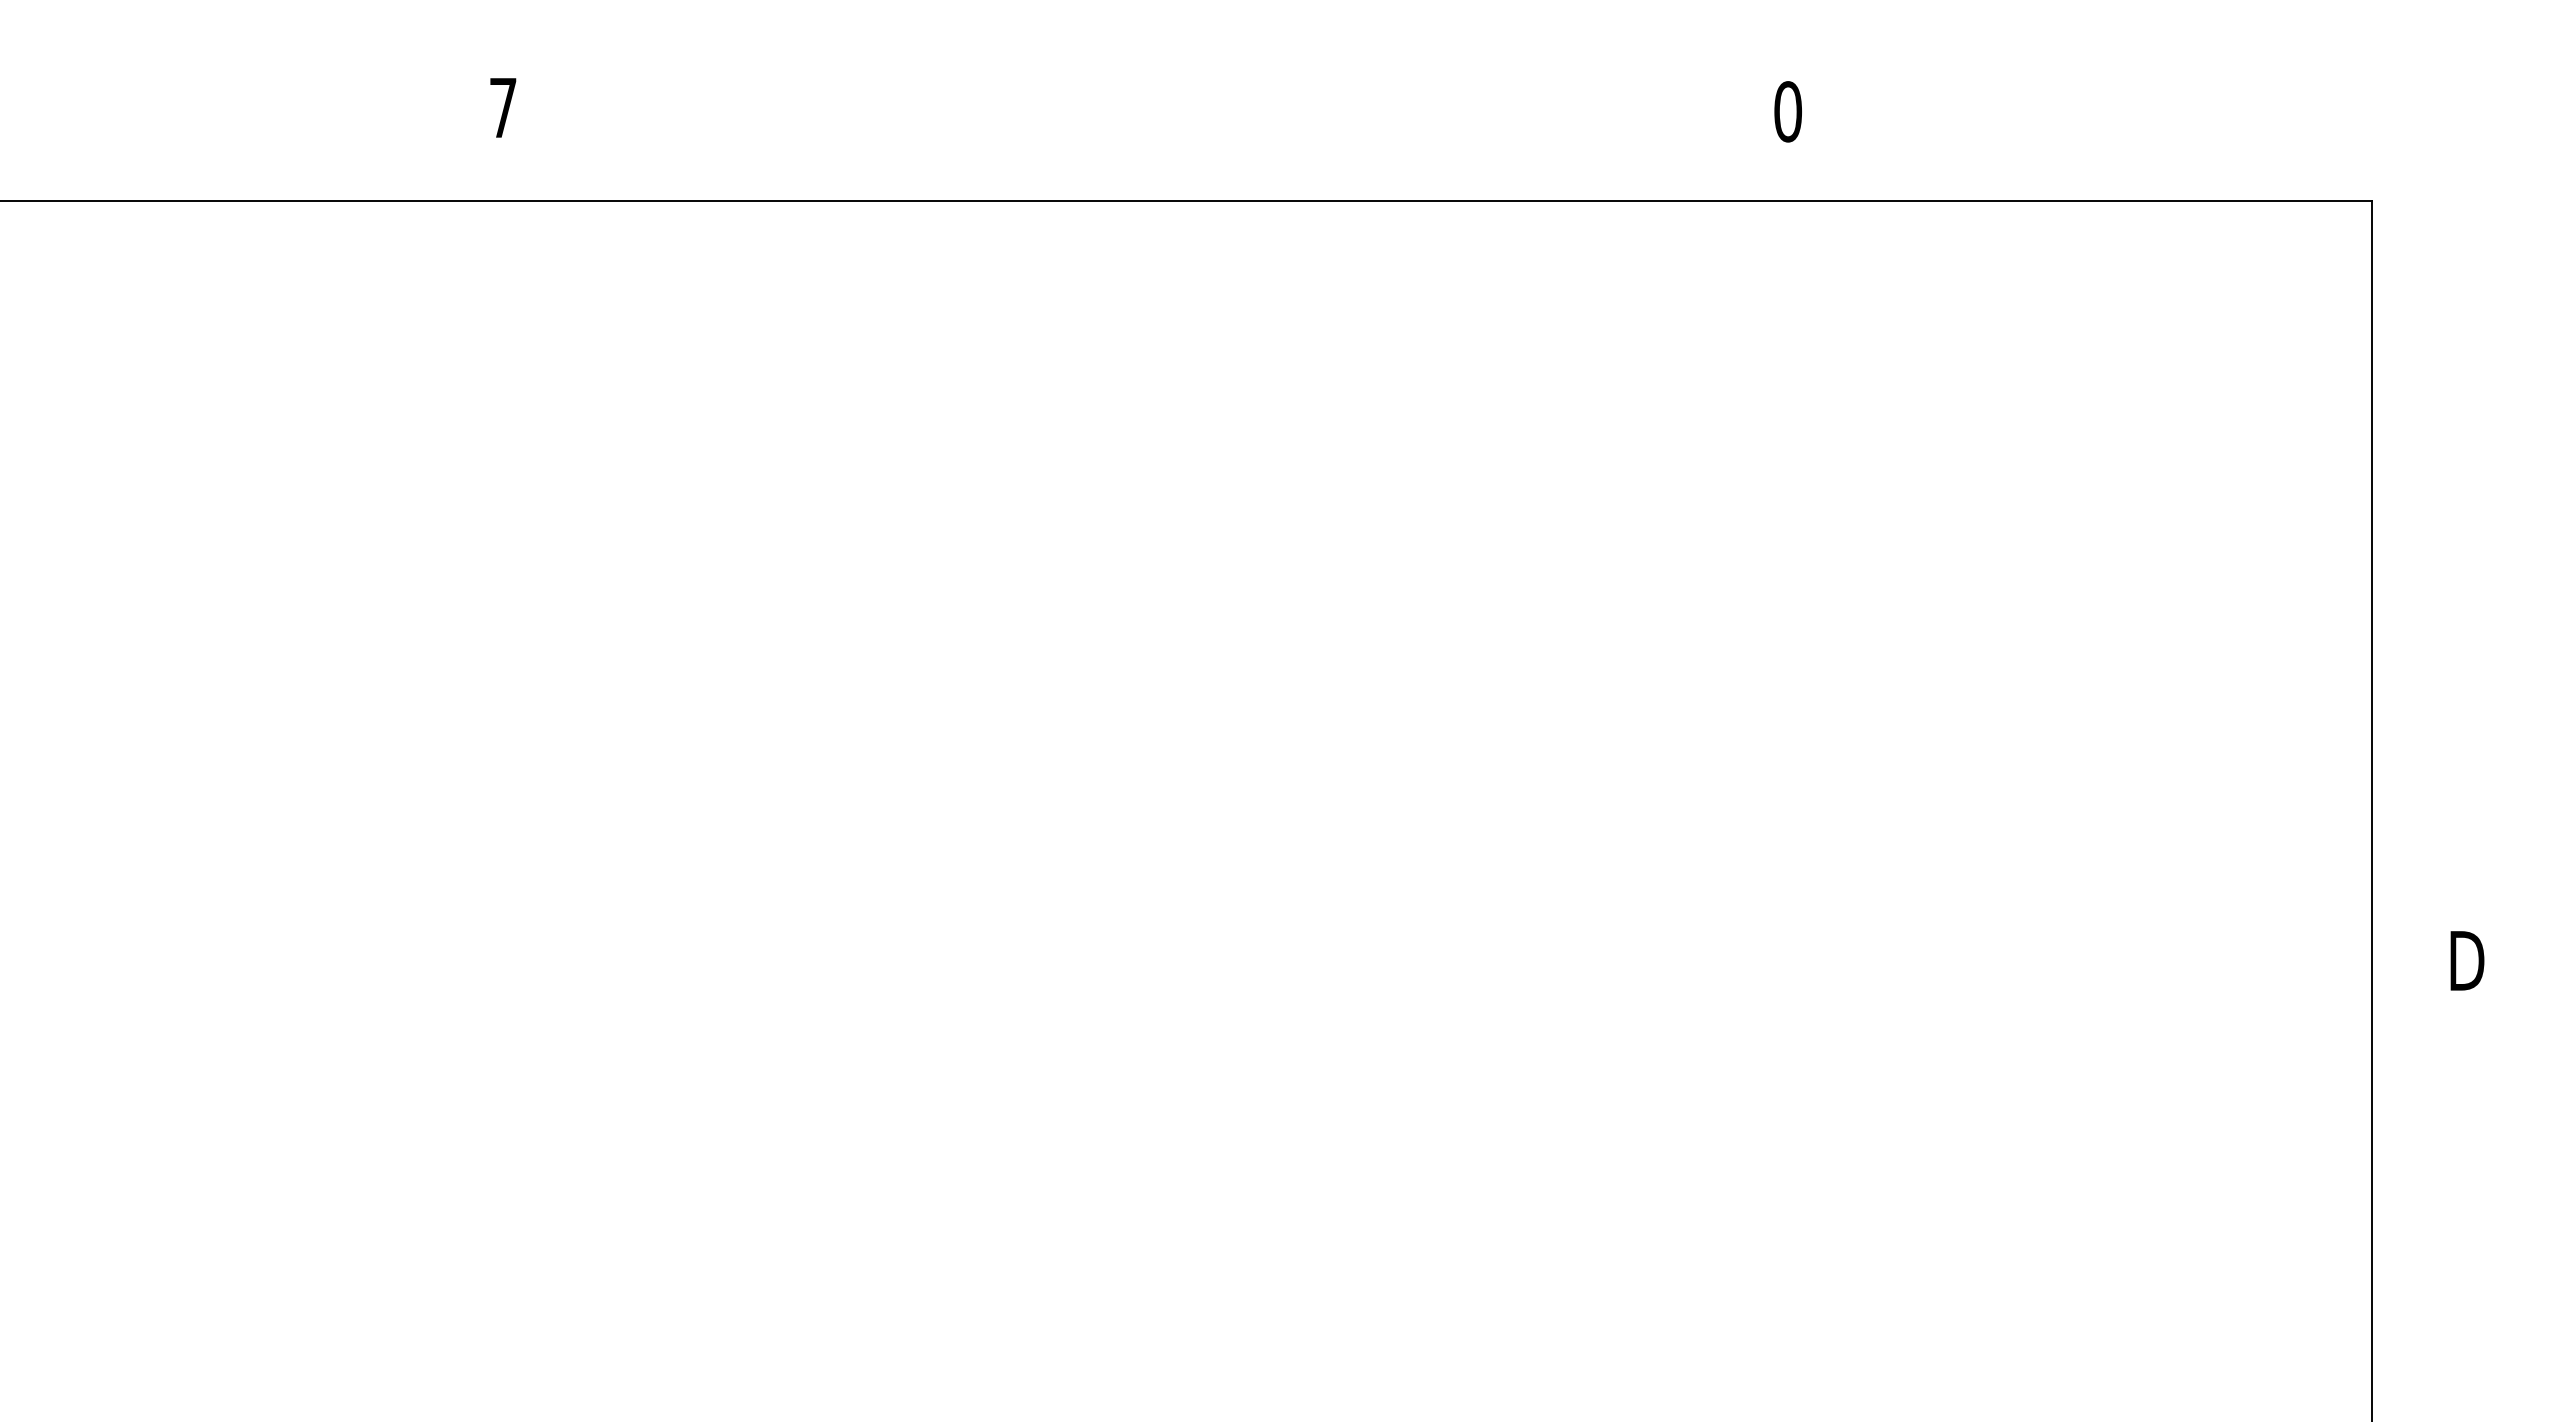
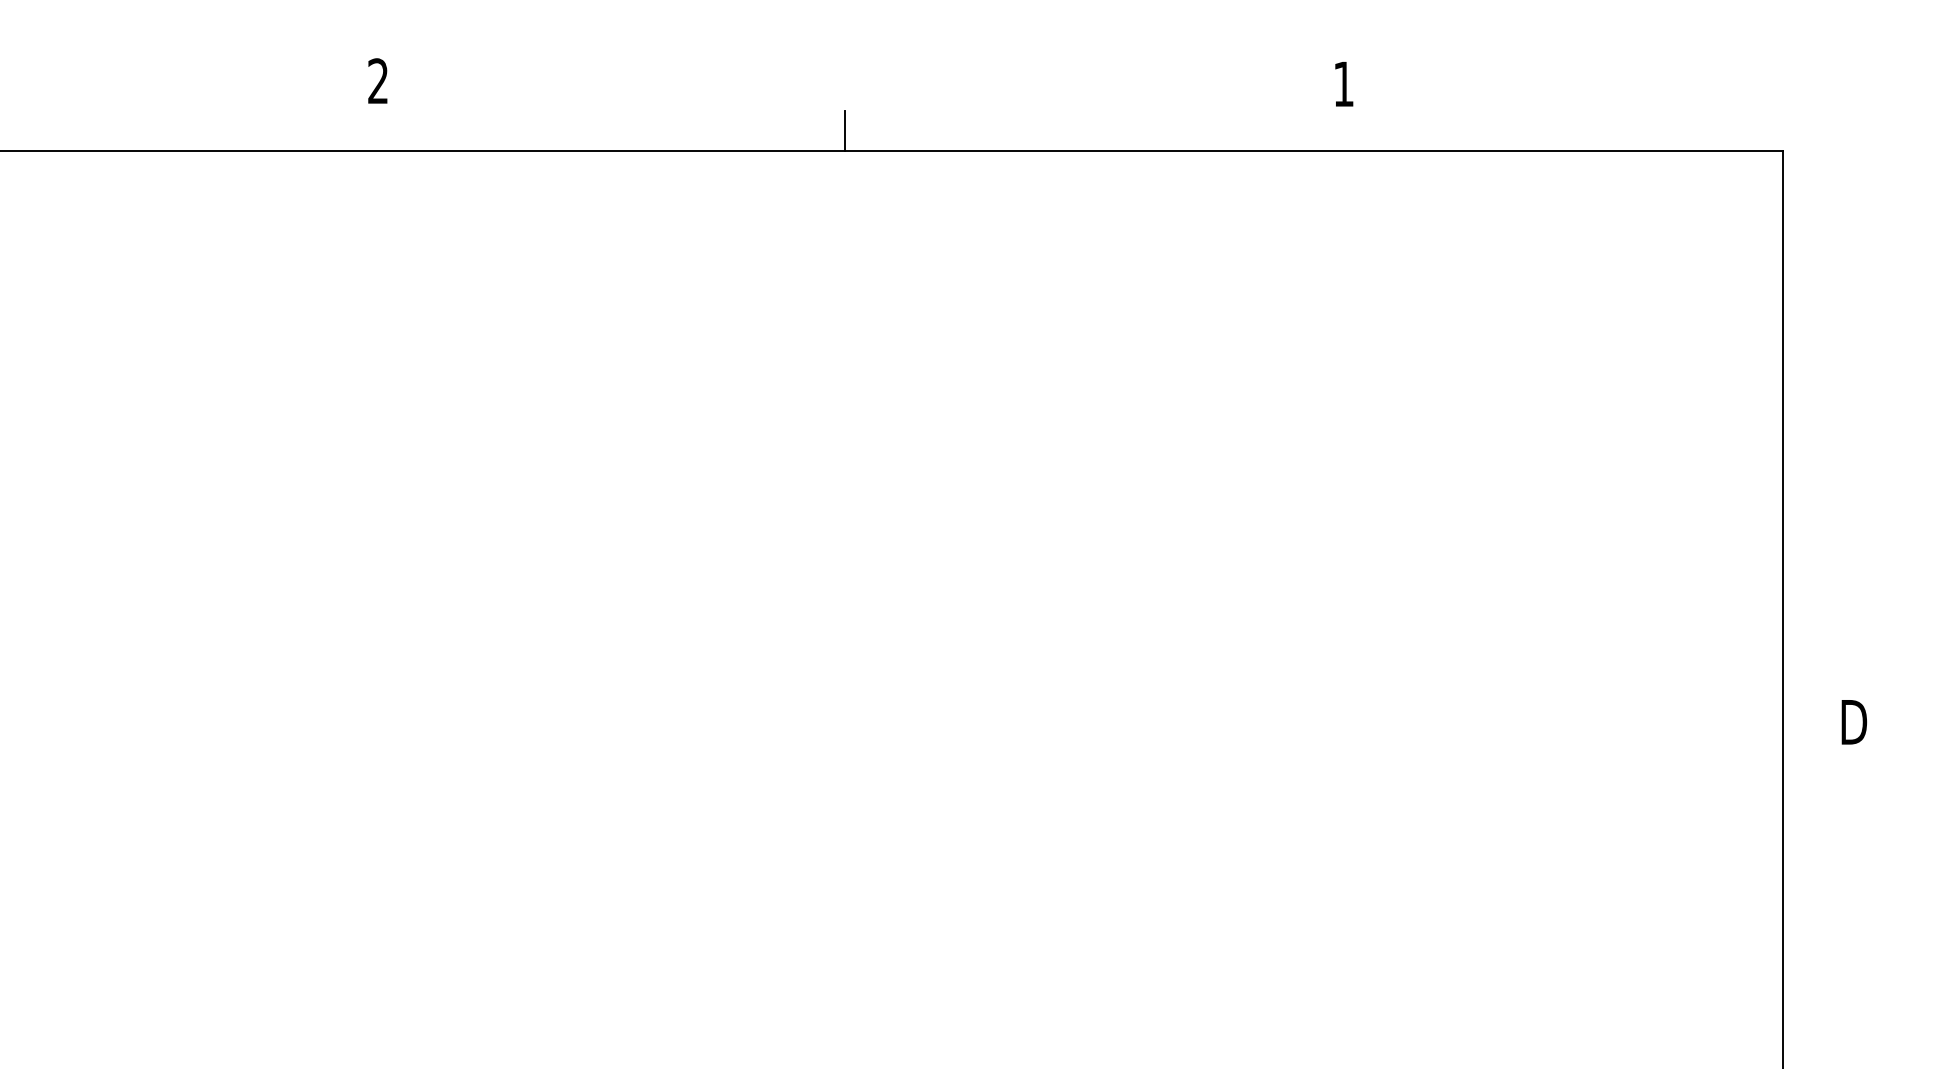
text: (503, 107) -> (378, 80), 7 -> 2
text: (1787, 111) -> (1343, 83), 0 -> 1
line: (1123, 174) -> (844, 131), added

